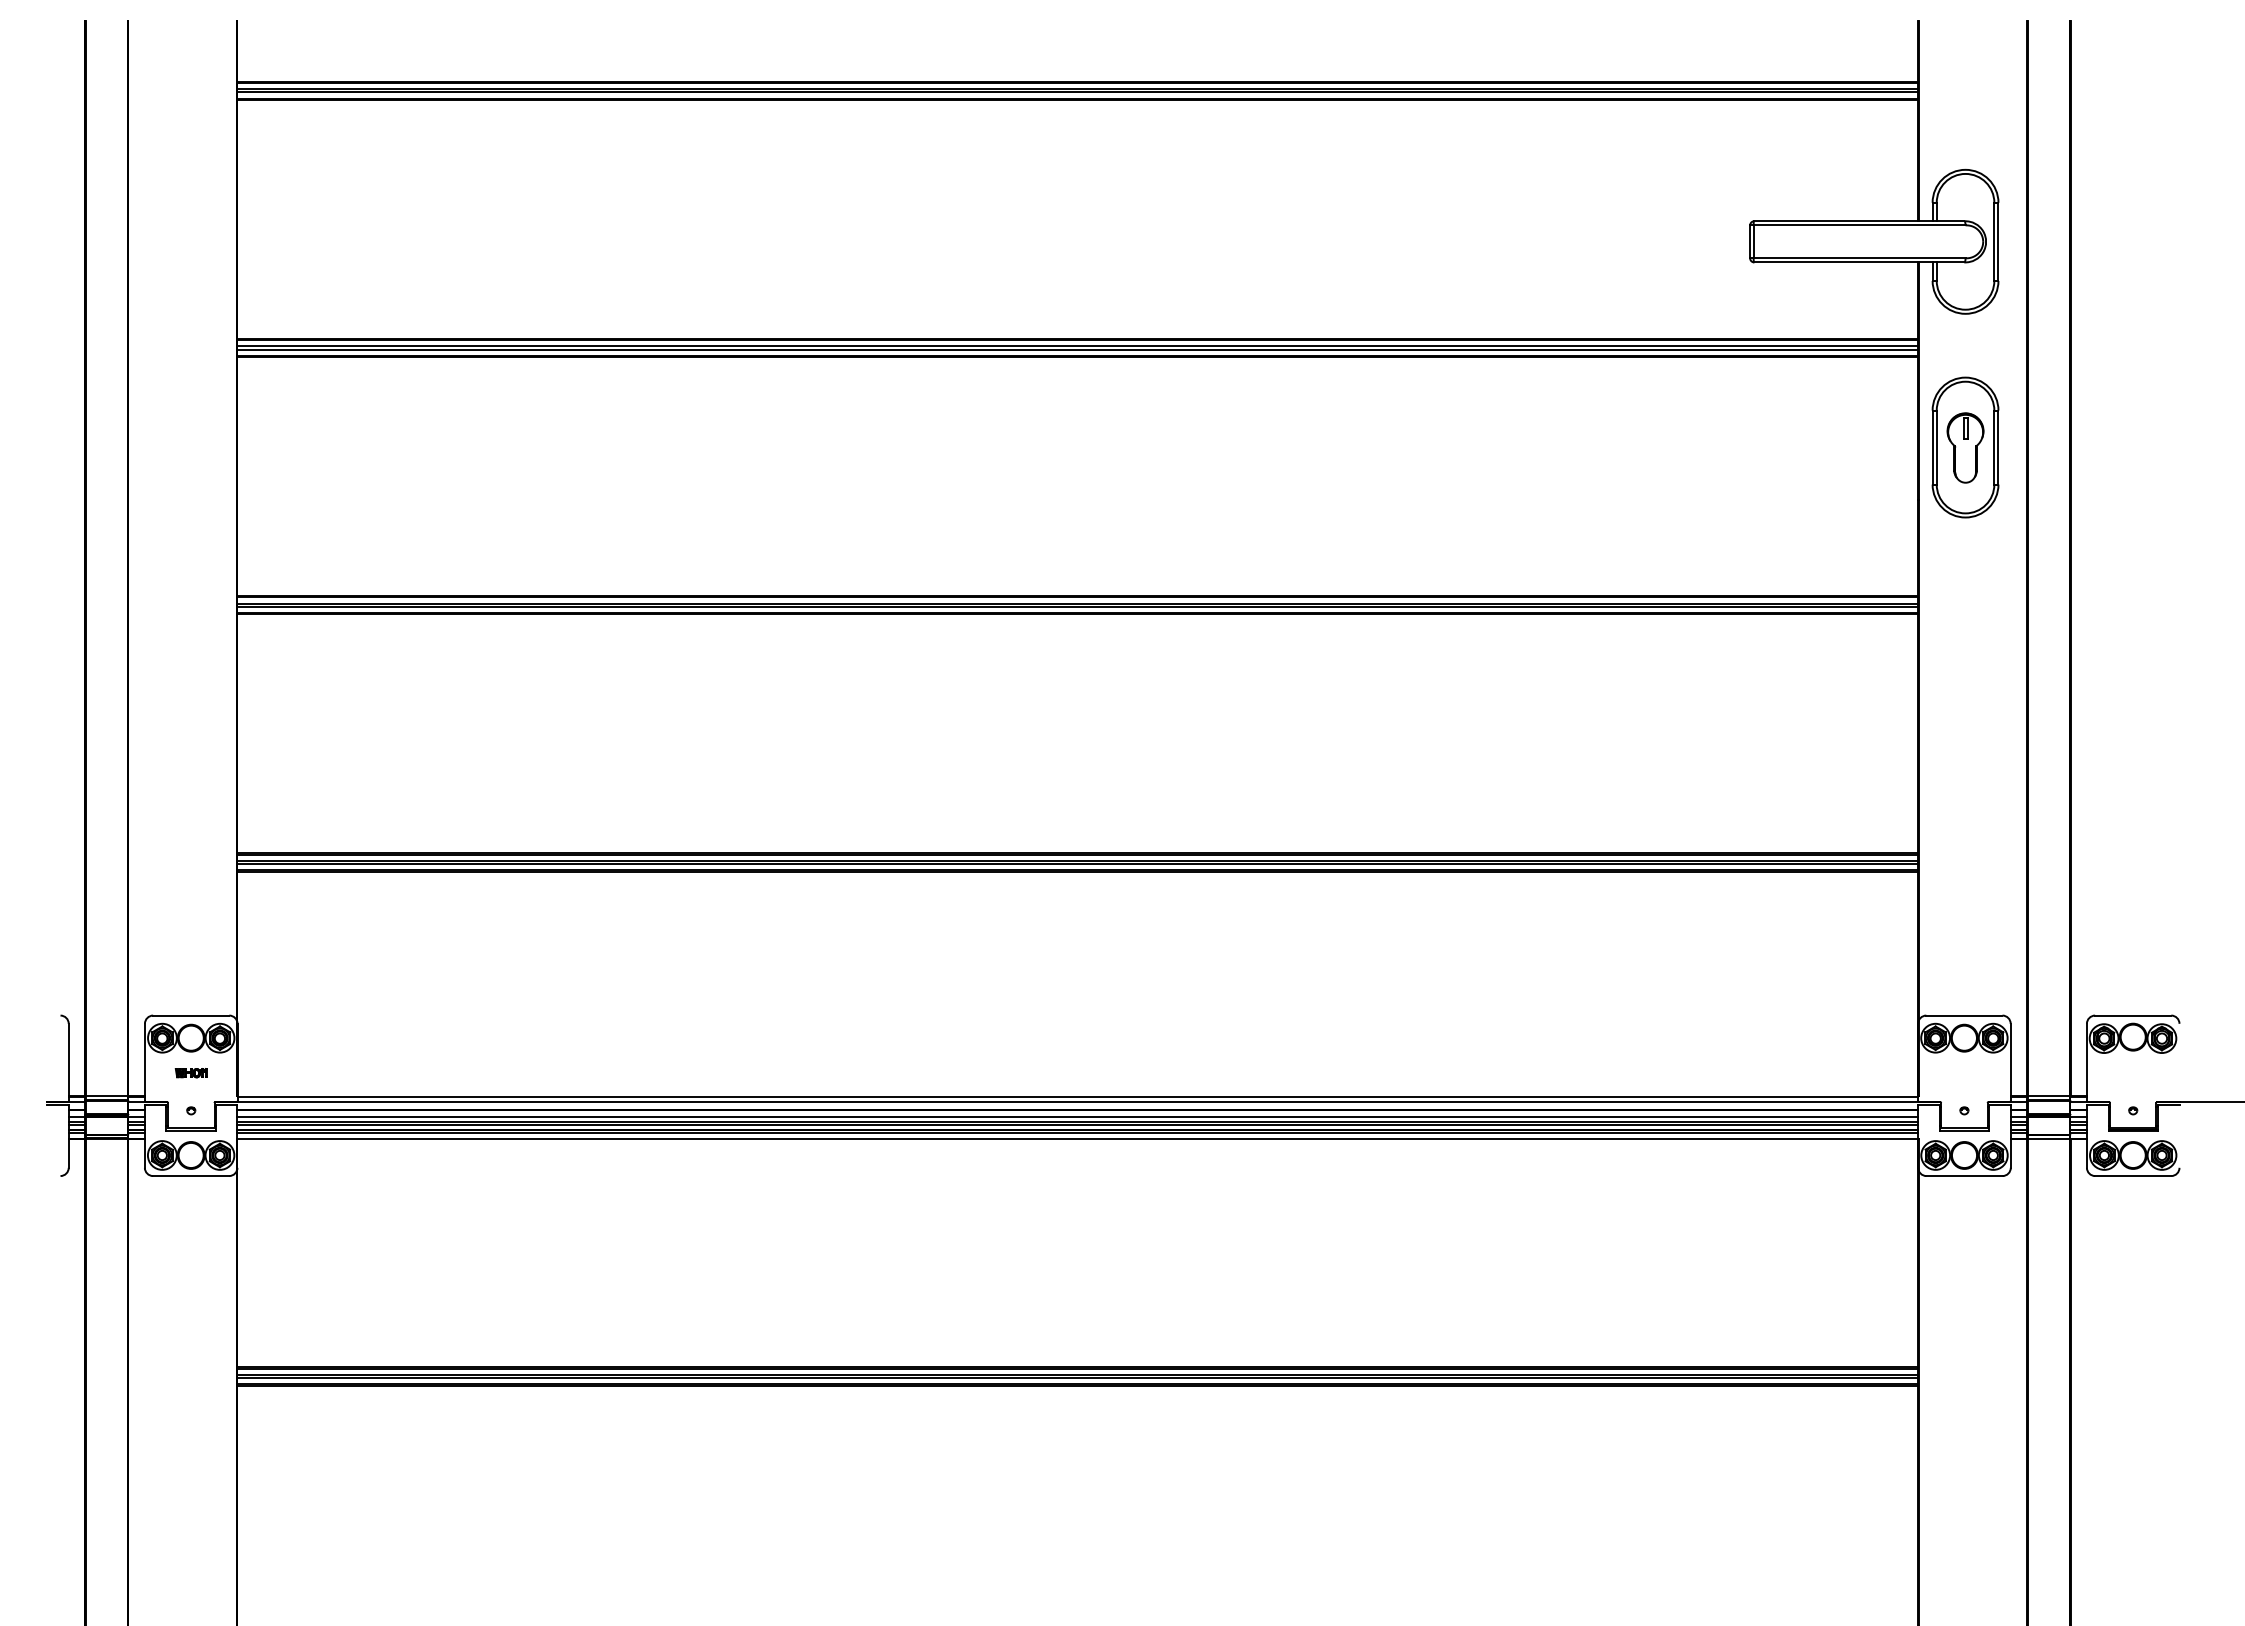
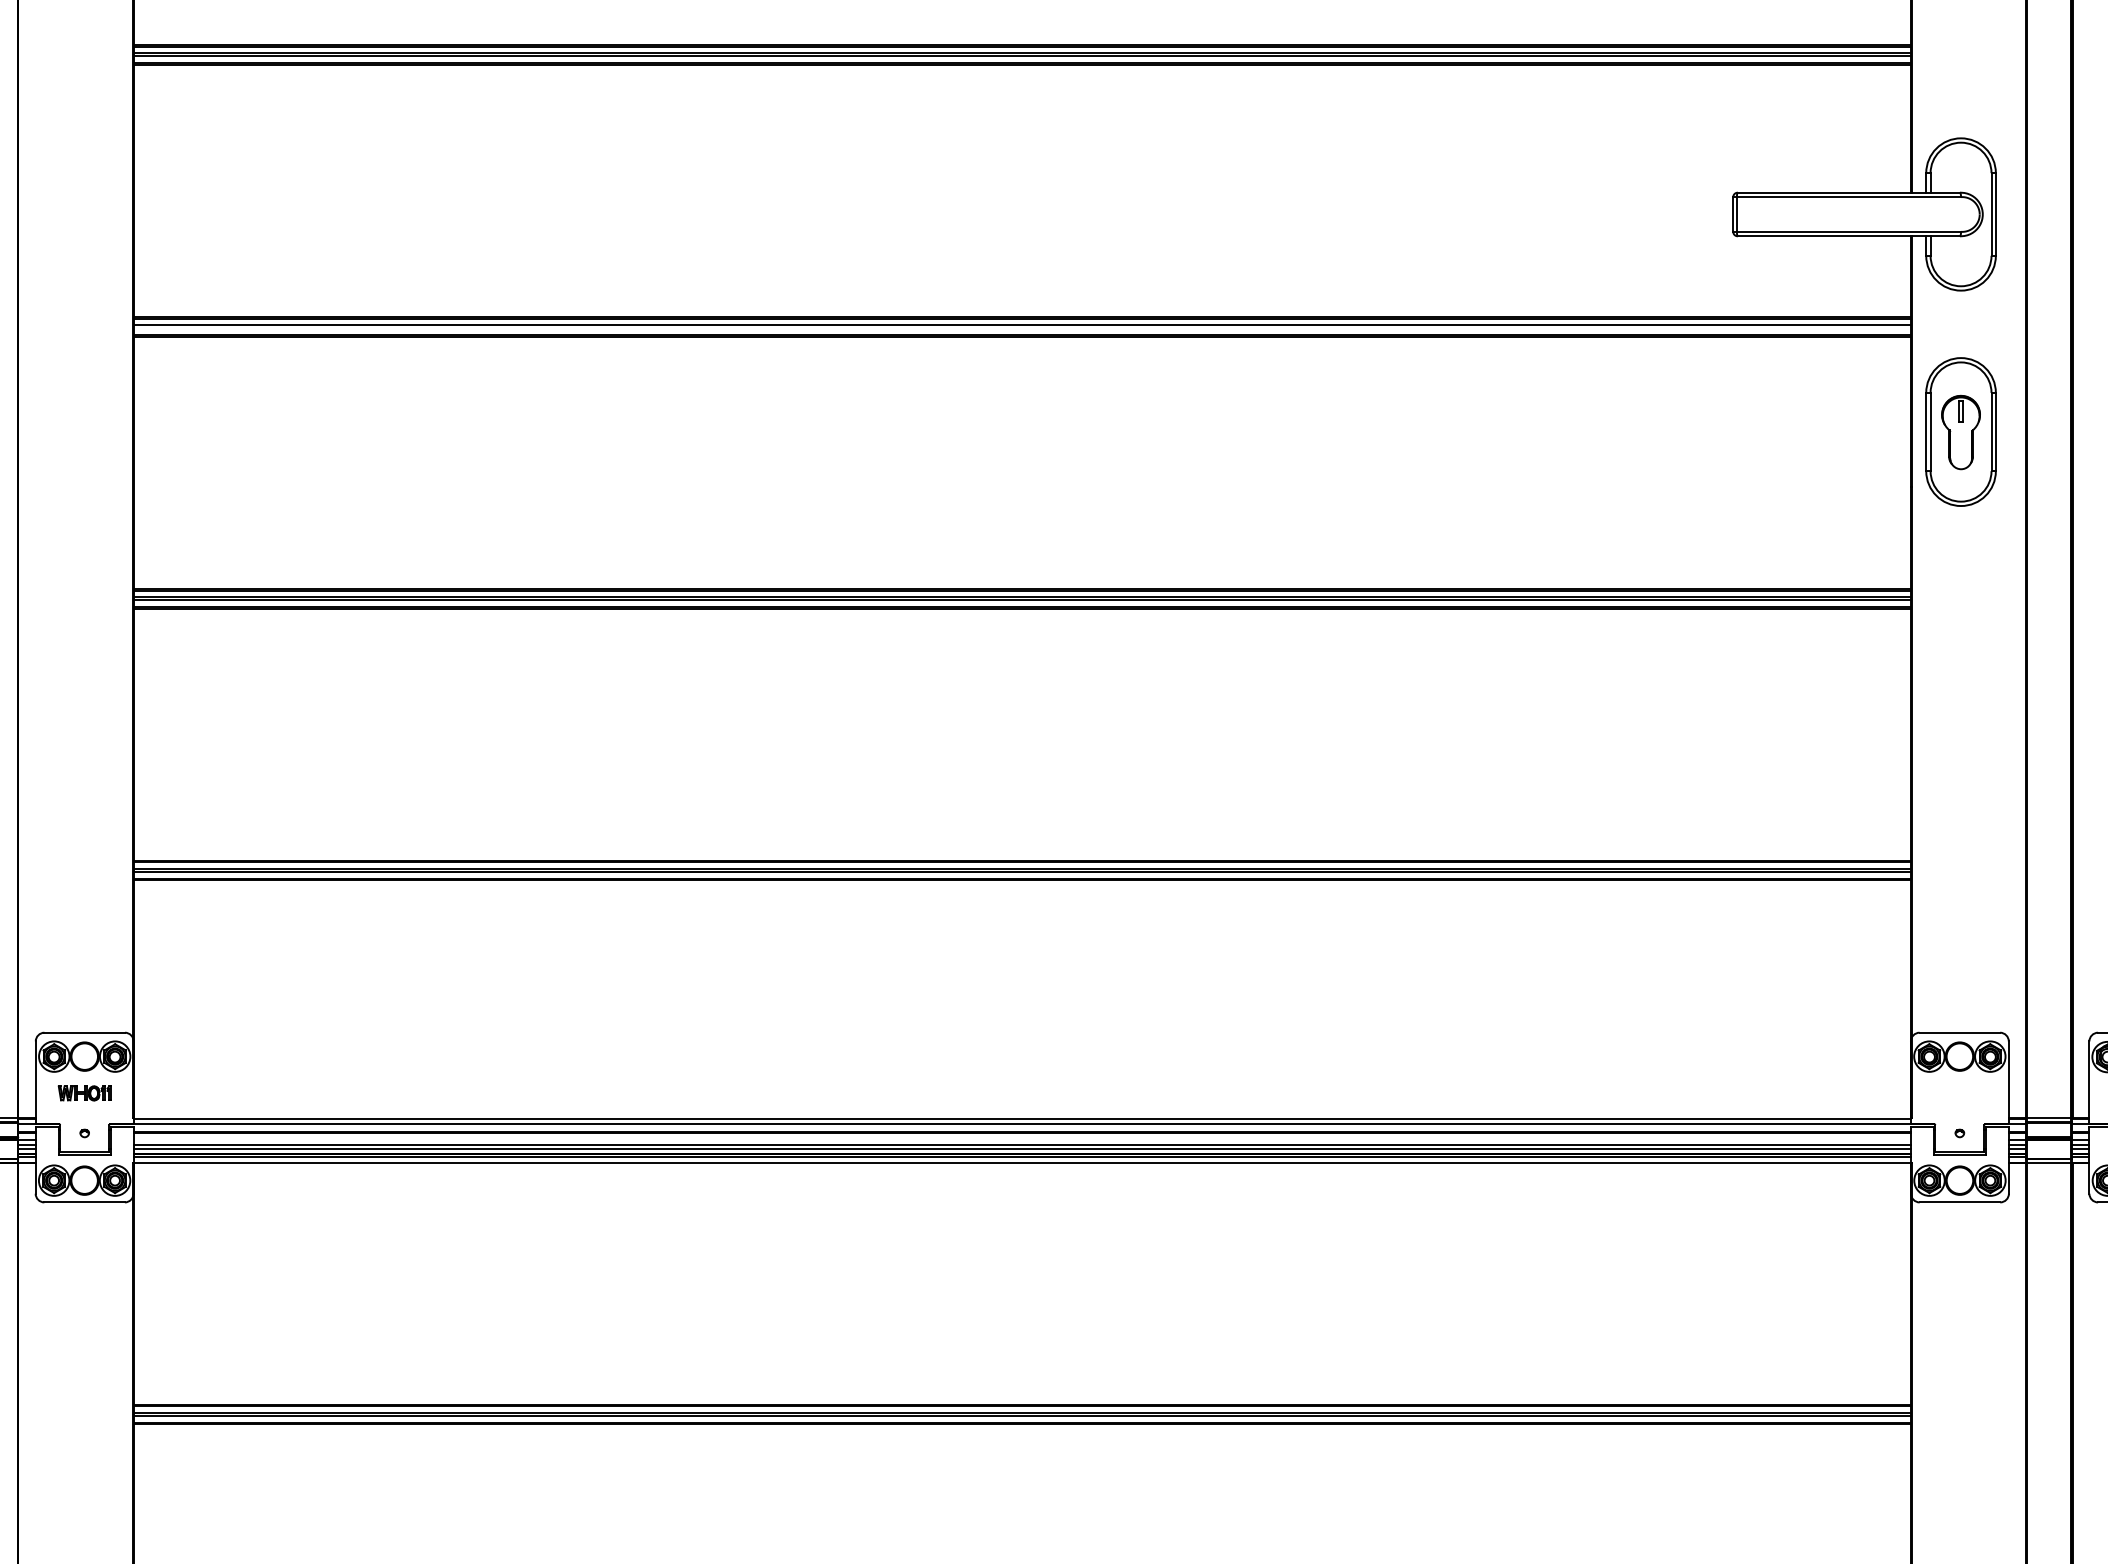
line: (1077, 349) -> (1021, 328), removed
part: (190, 1073) -> (83, 1093), size x1.6
line: (1077, 1117) -> (1021, 1140), removed

